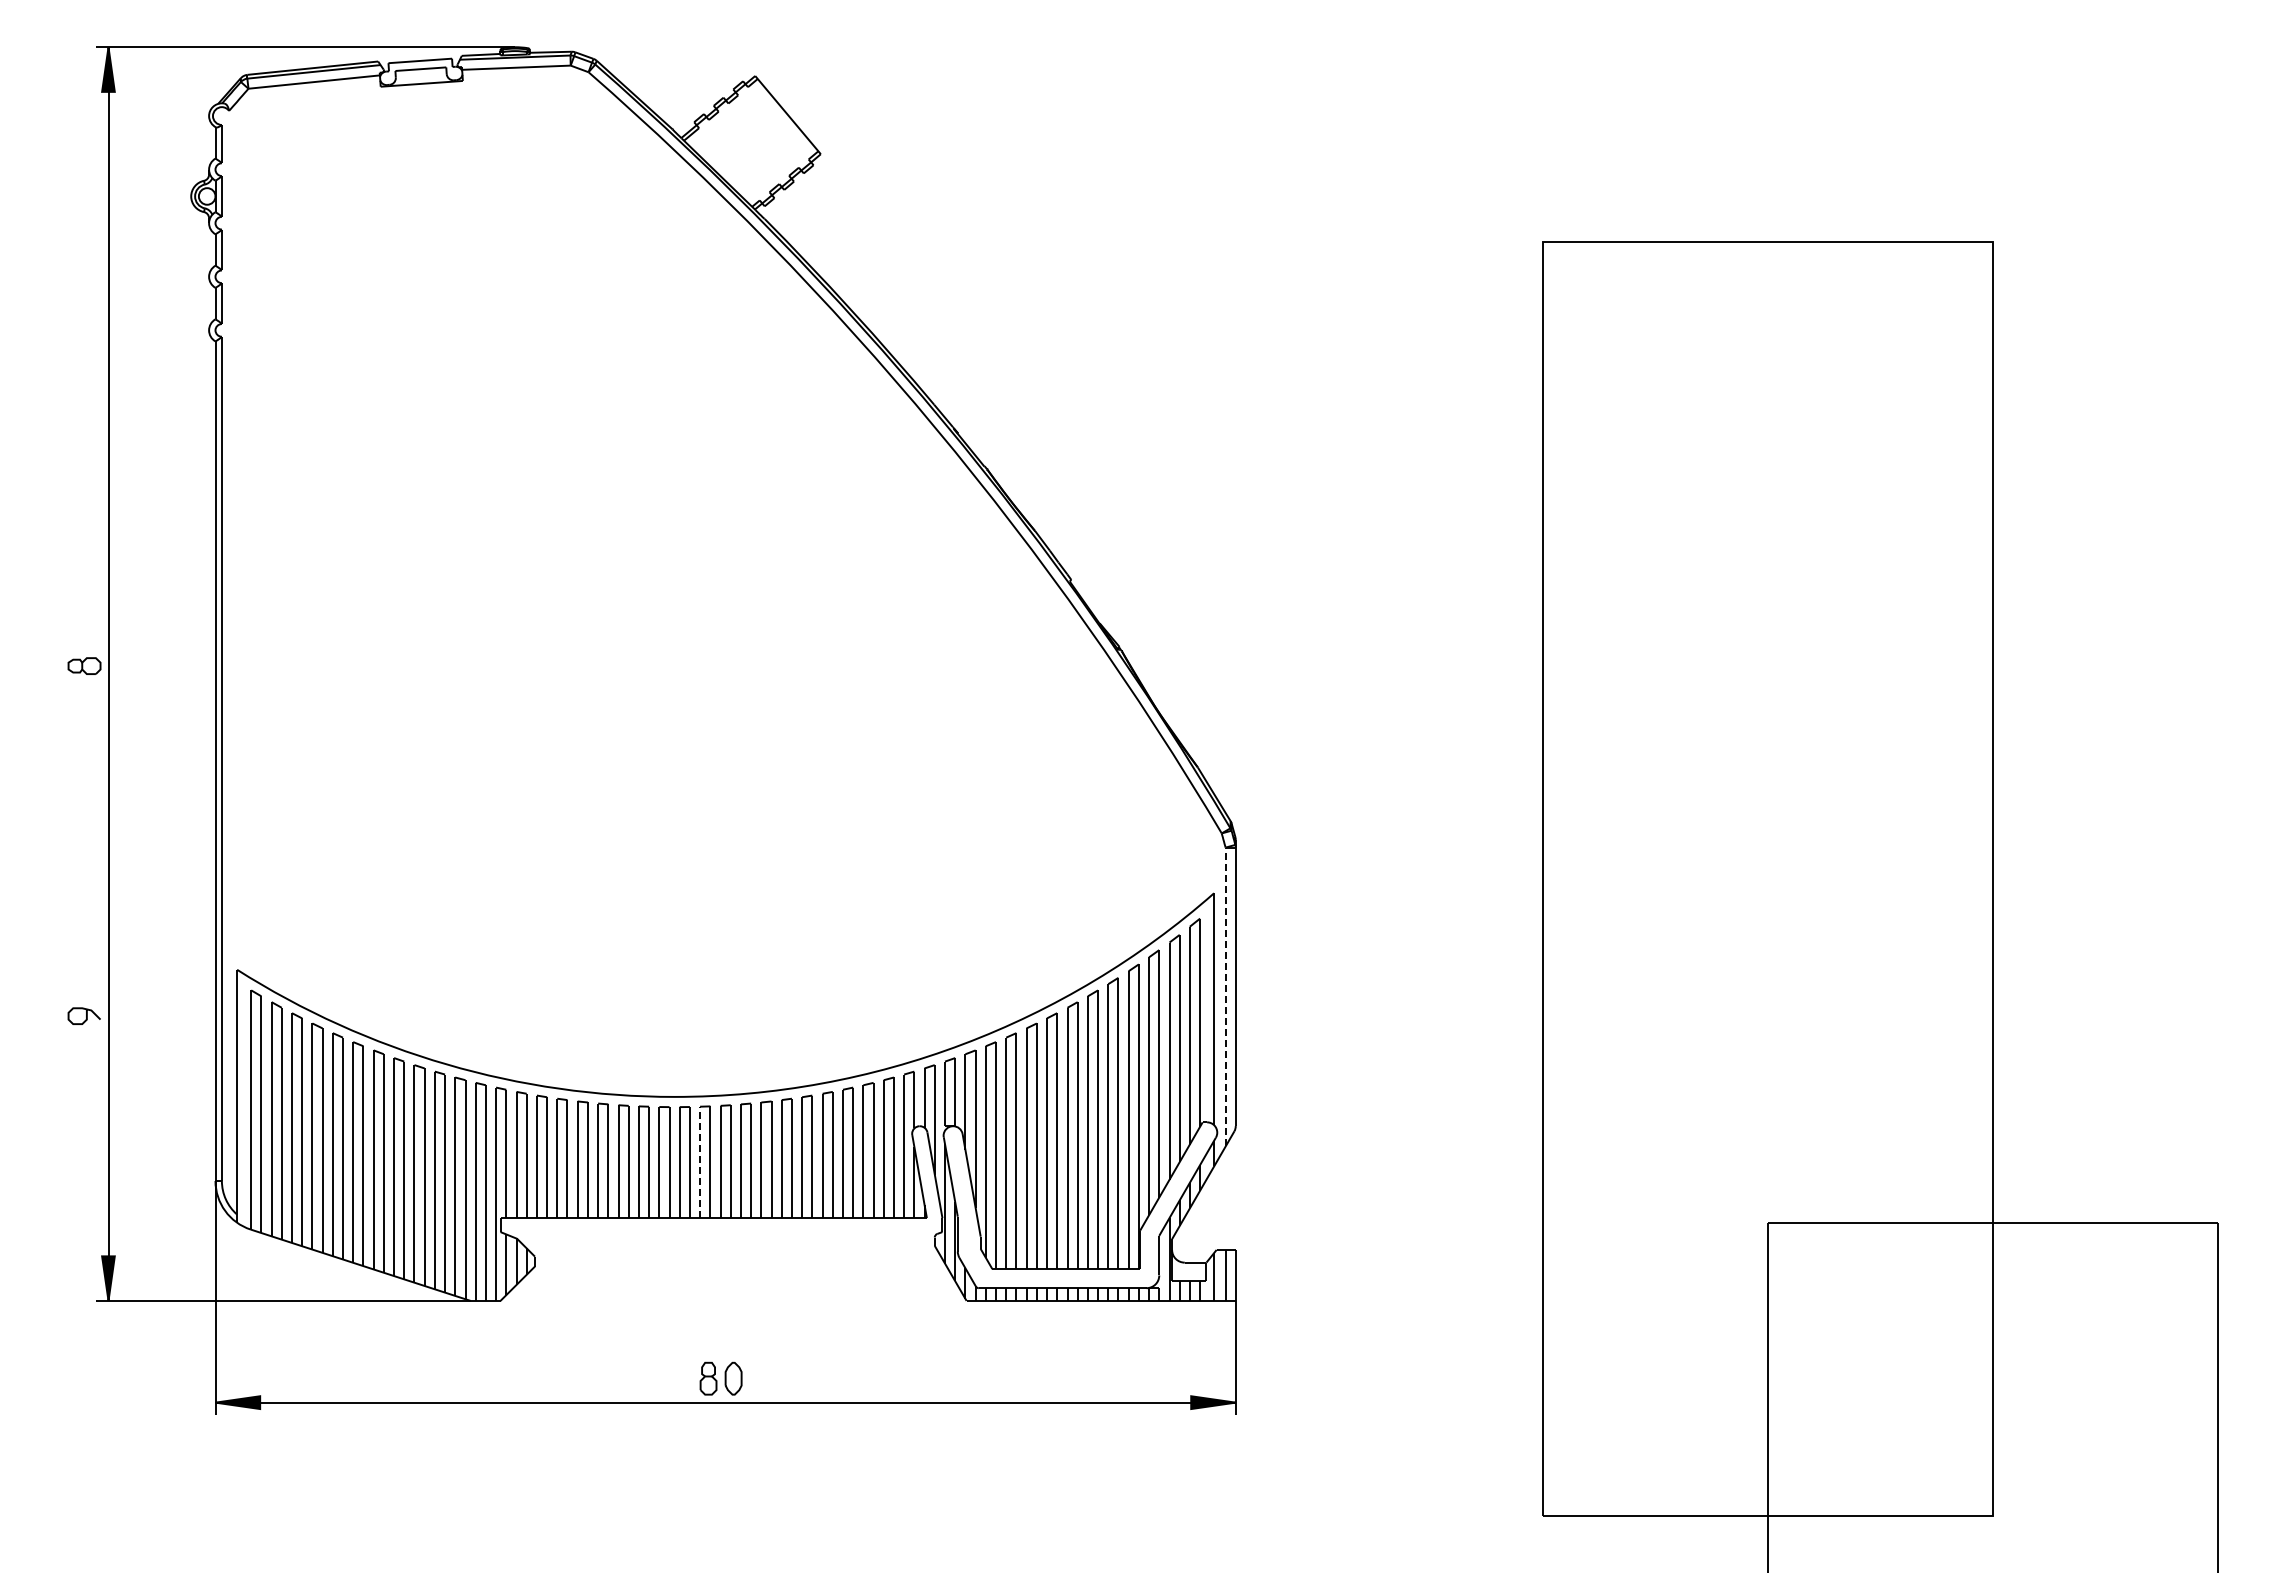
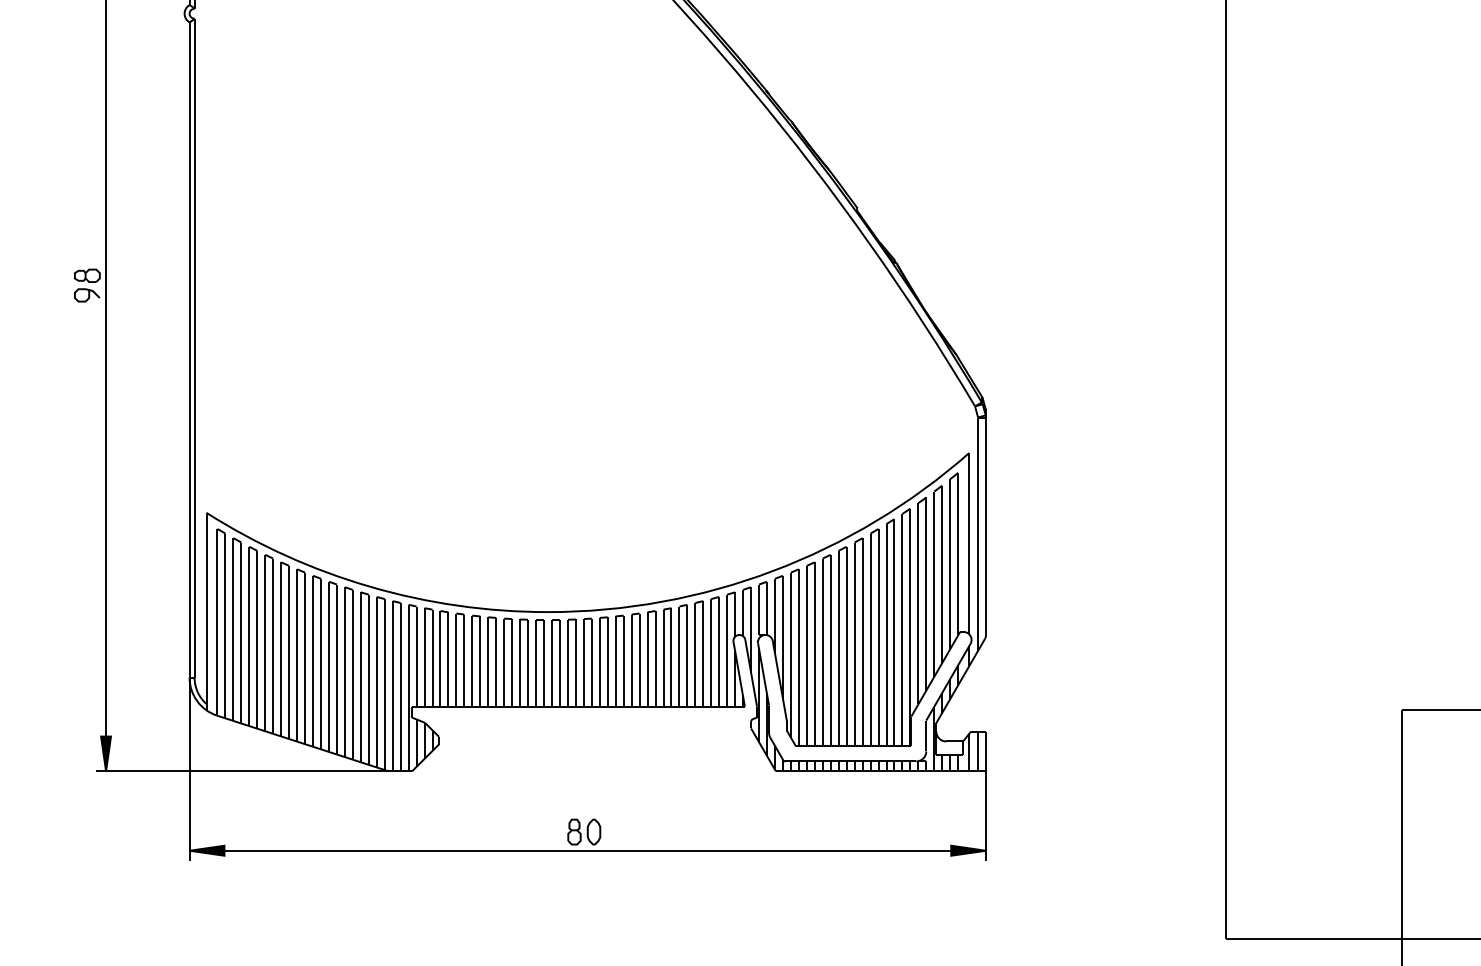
line: (1225, 996) -> (978, 533), dashed -> solid
curve: (86, 1015) -> (88, 294), moved
line: (700, 1162) -> (568, 663), dashed -> solid

